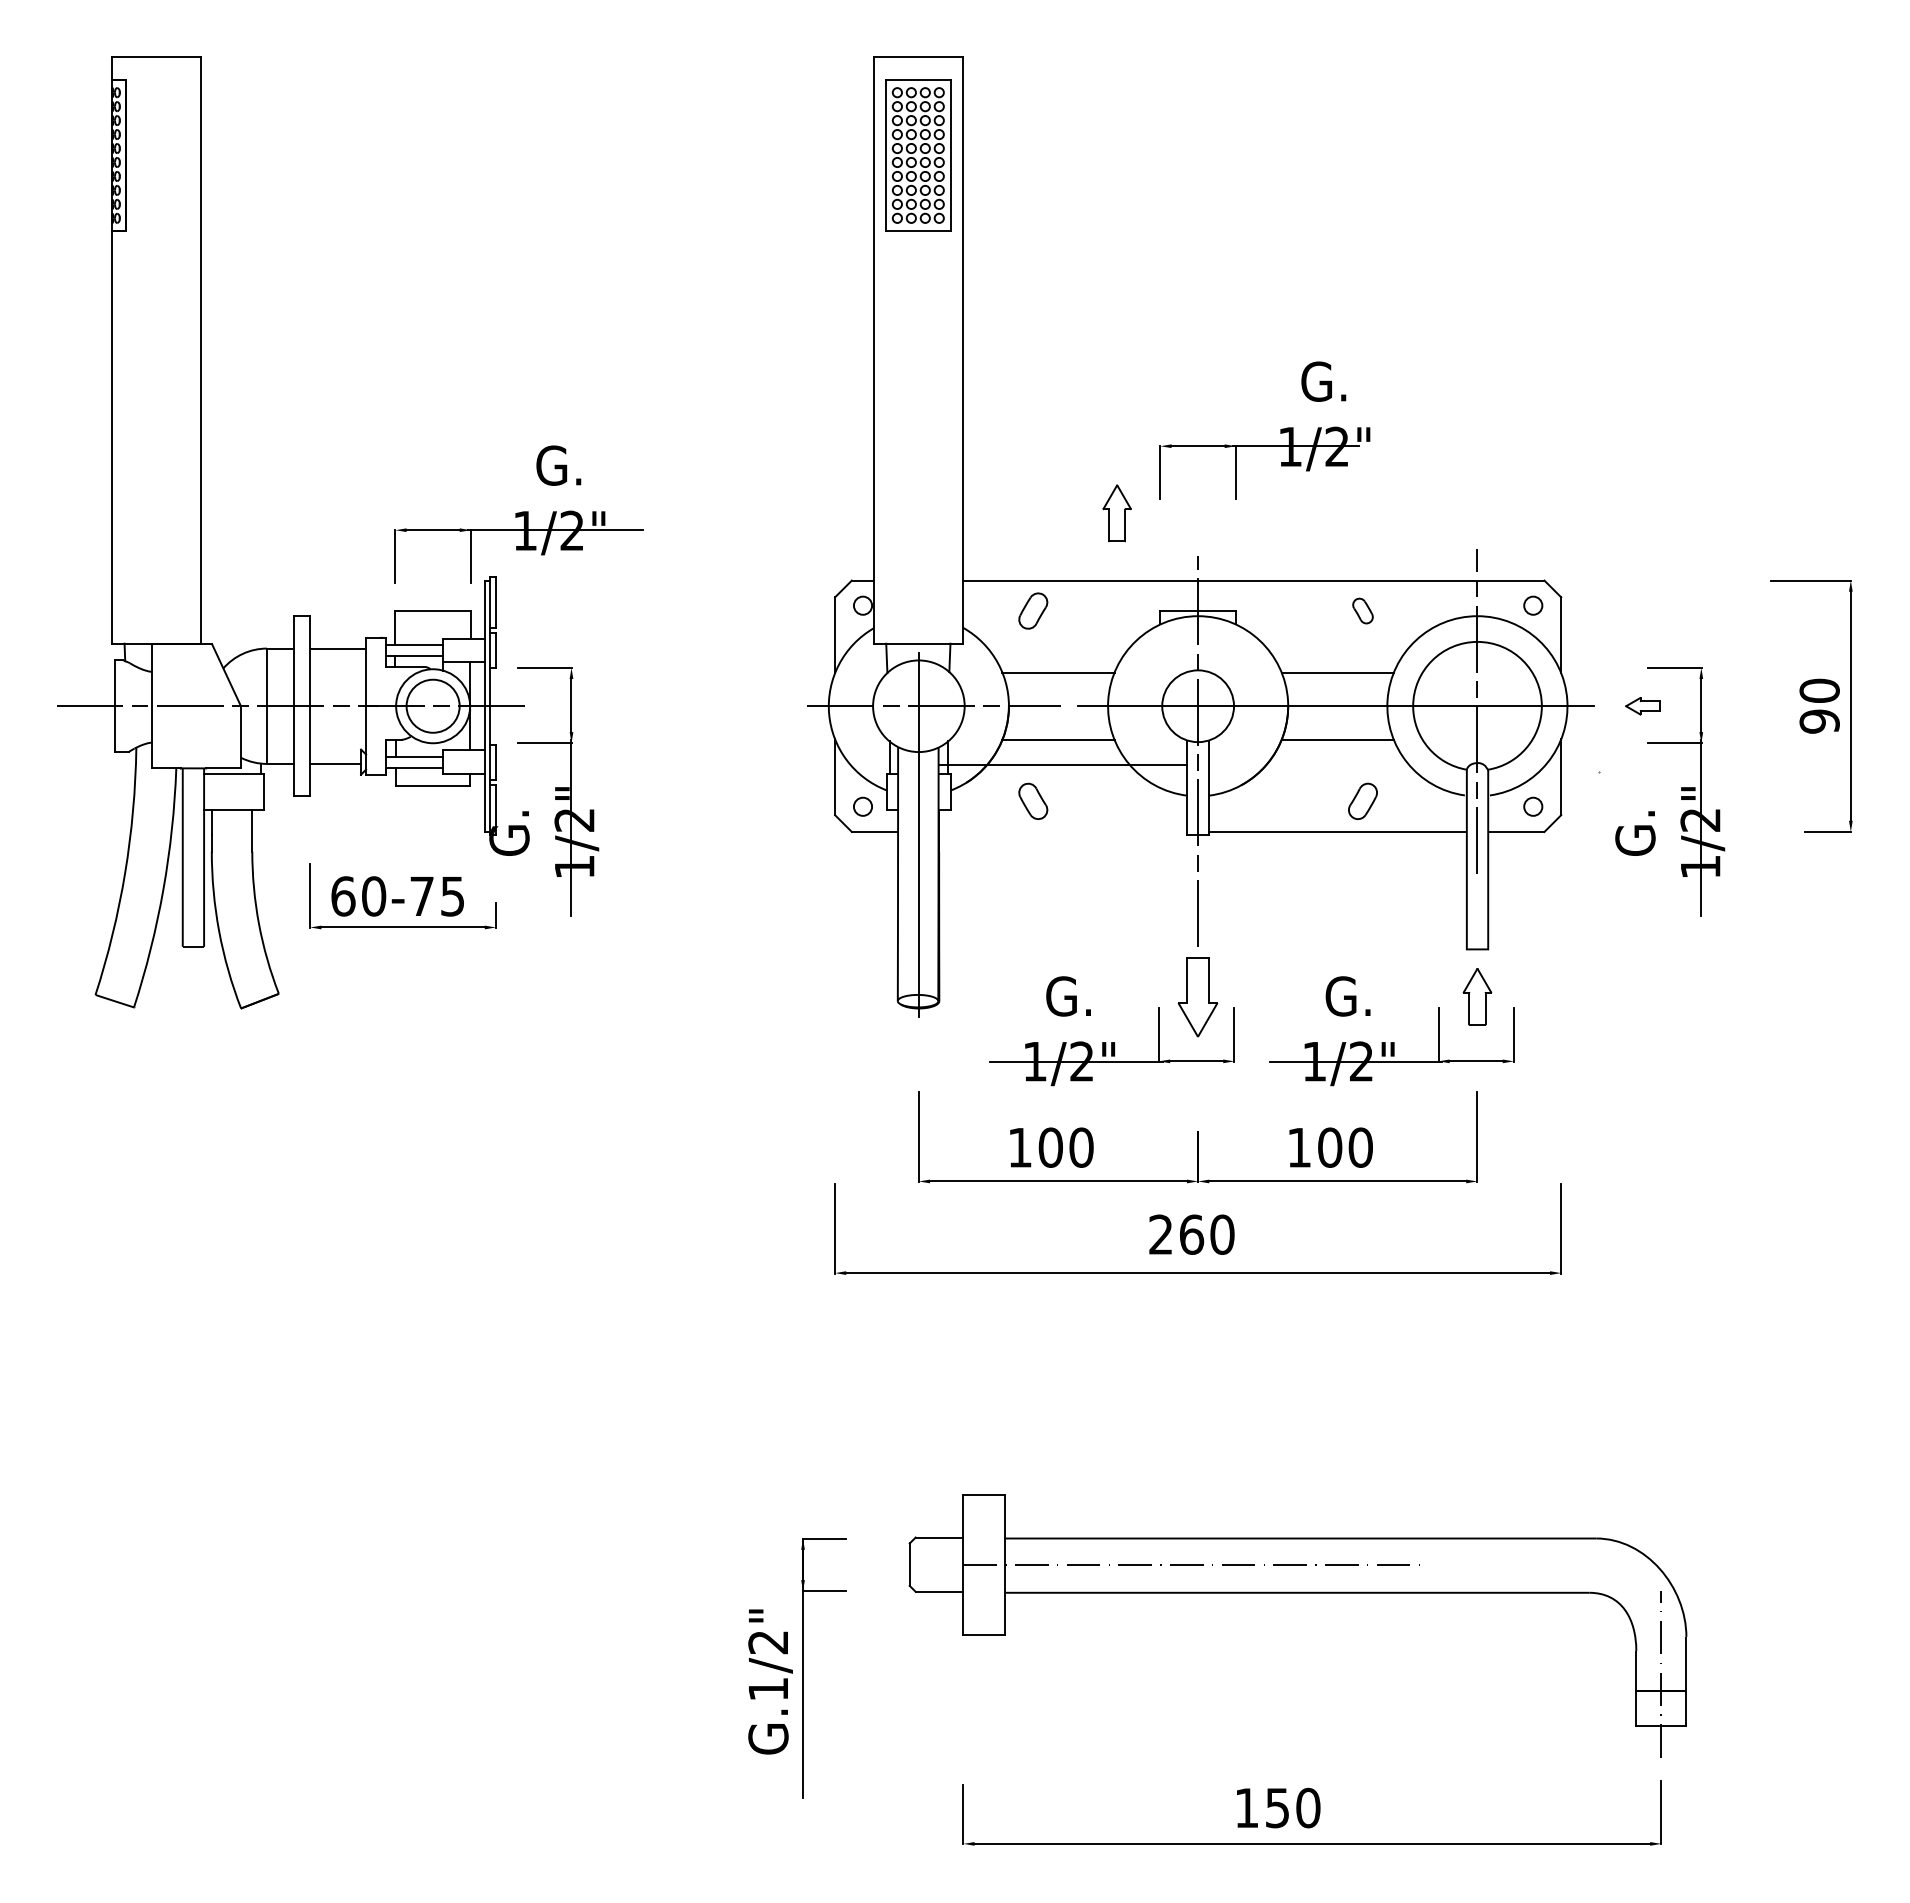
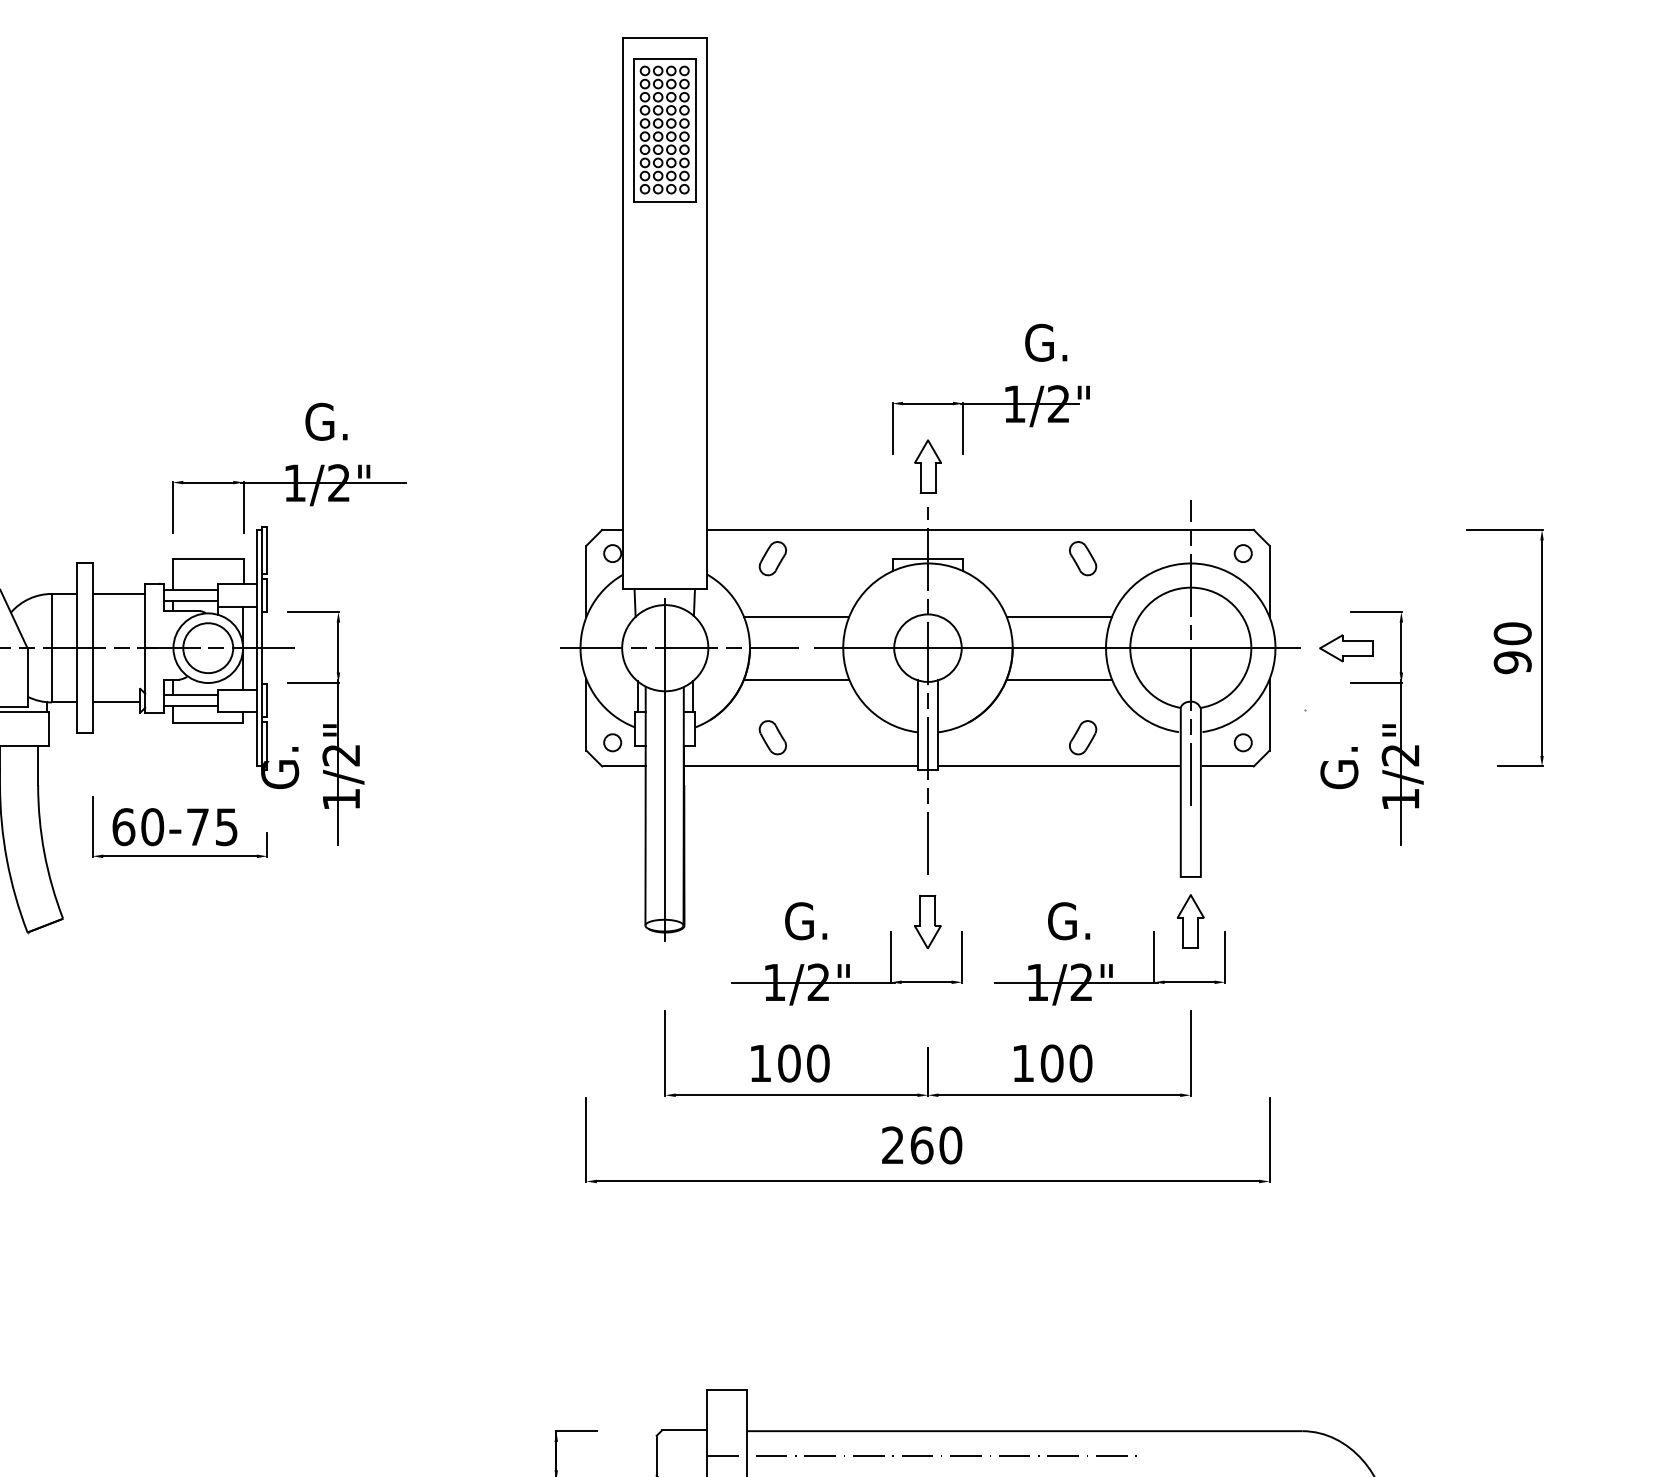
part: (1116, 513) -> (927, 466), moved
part: (1362, 610) -> (1082, 558), size x1.43
part: (1642, 705) -> (1346, 647), size x1.67
line: (1063, 764) -> (801, 766), moved
part: (1197, 996) -> (927, 921), size x0.71

